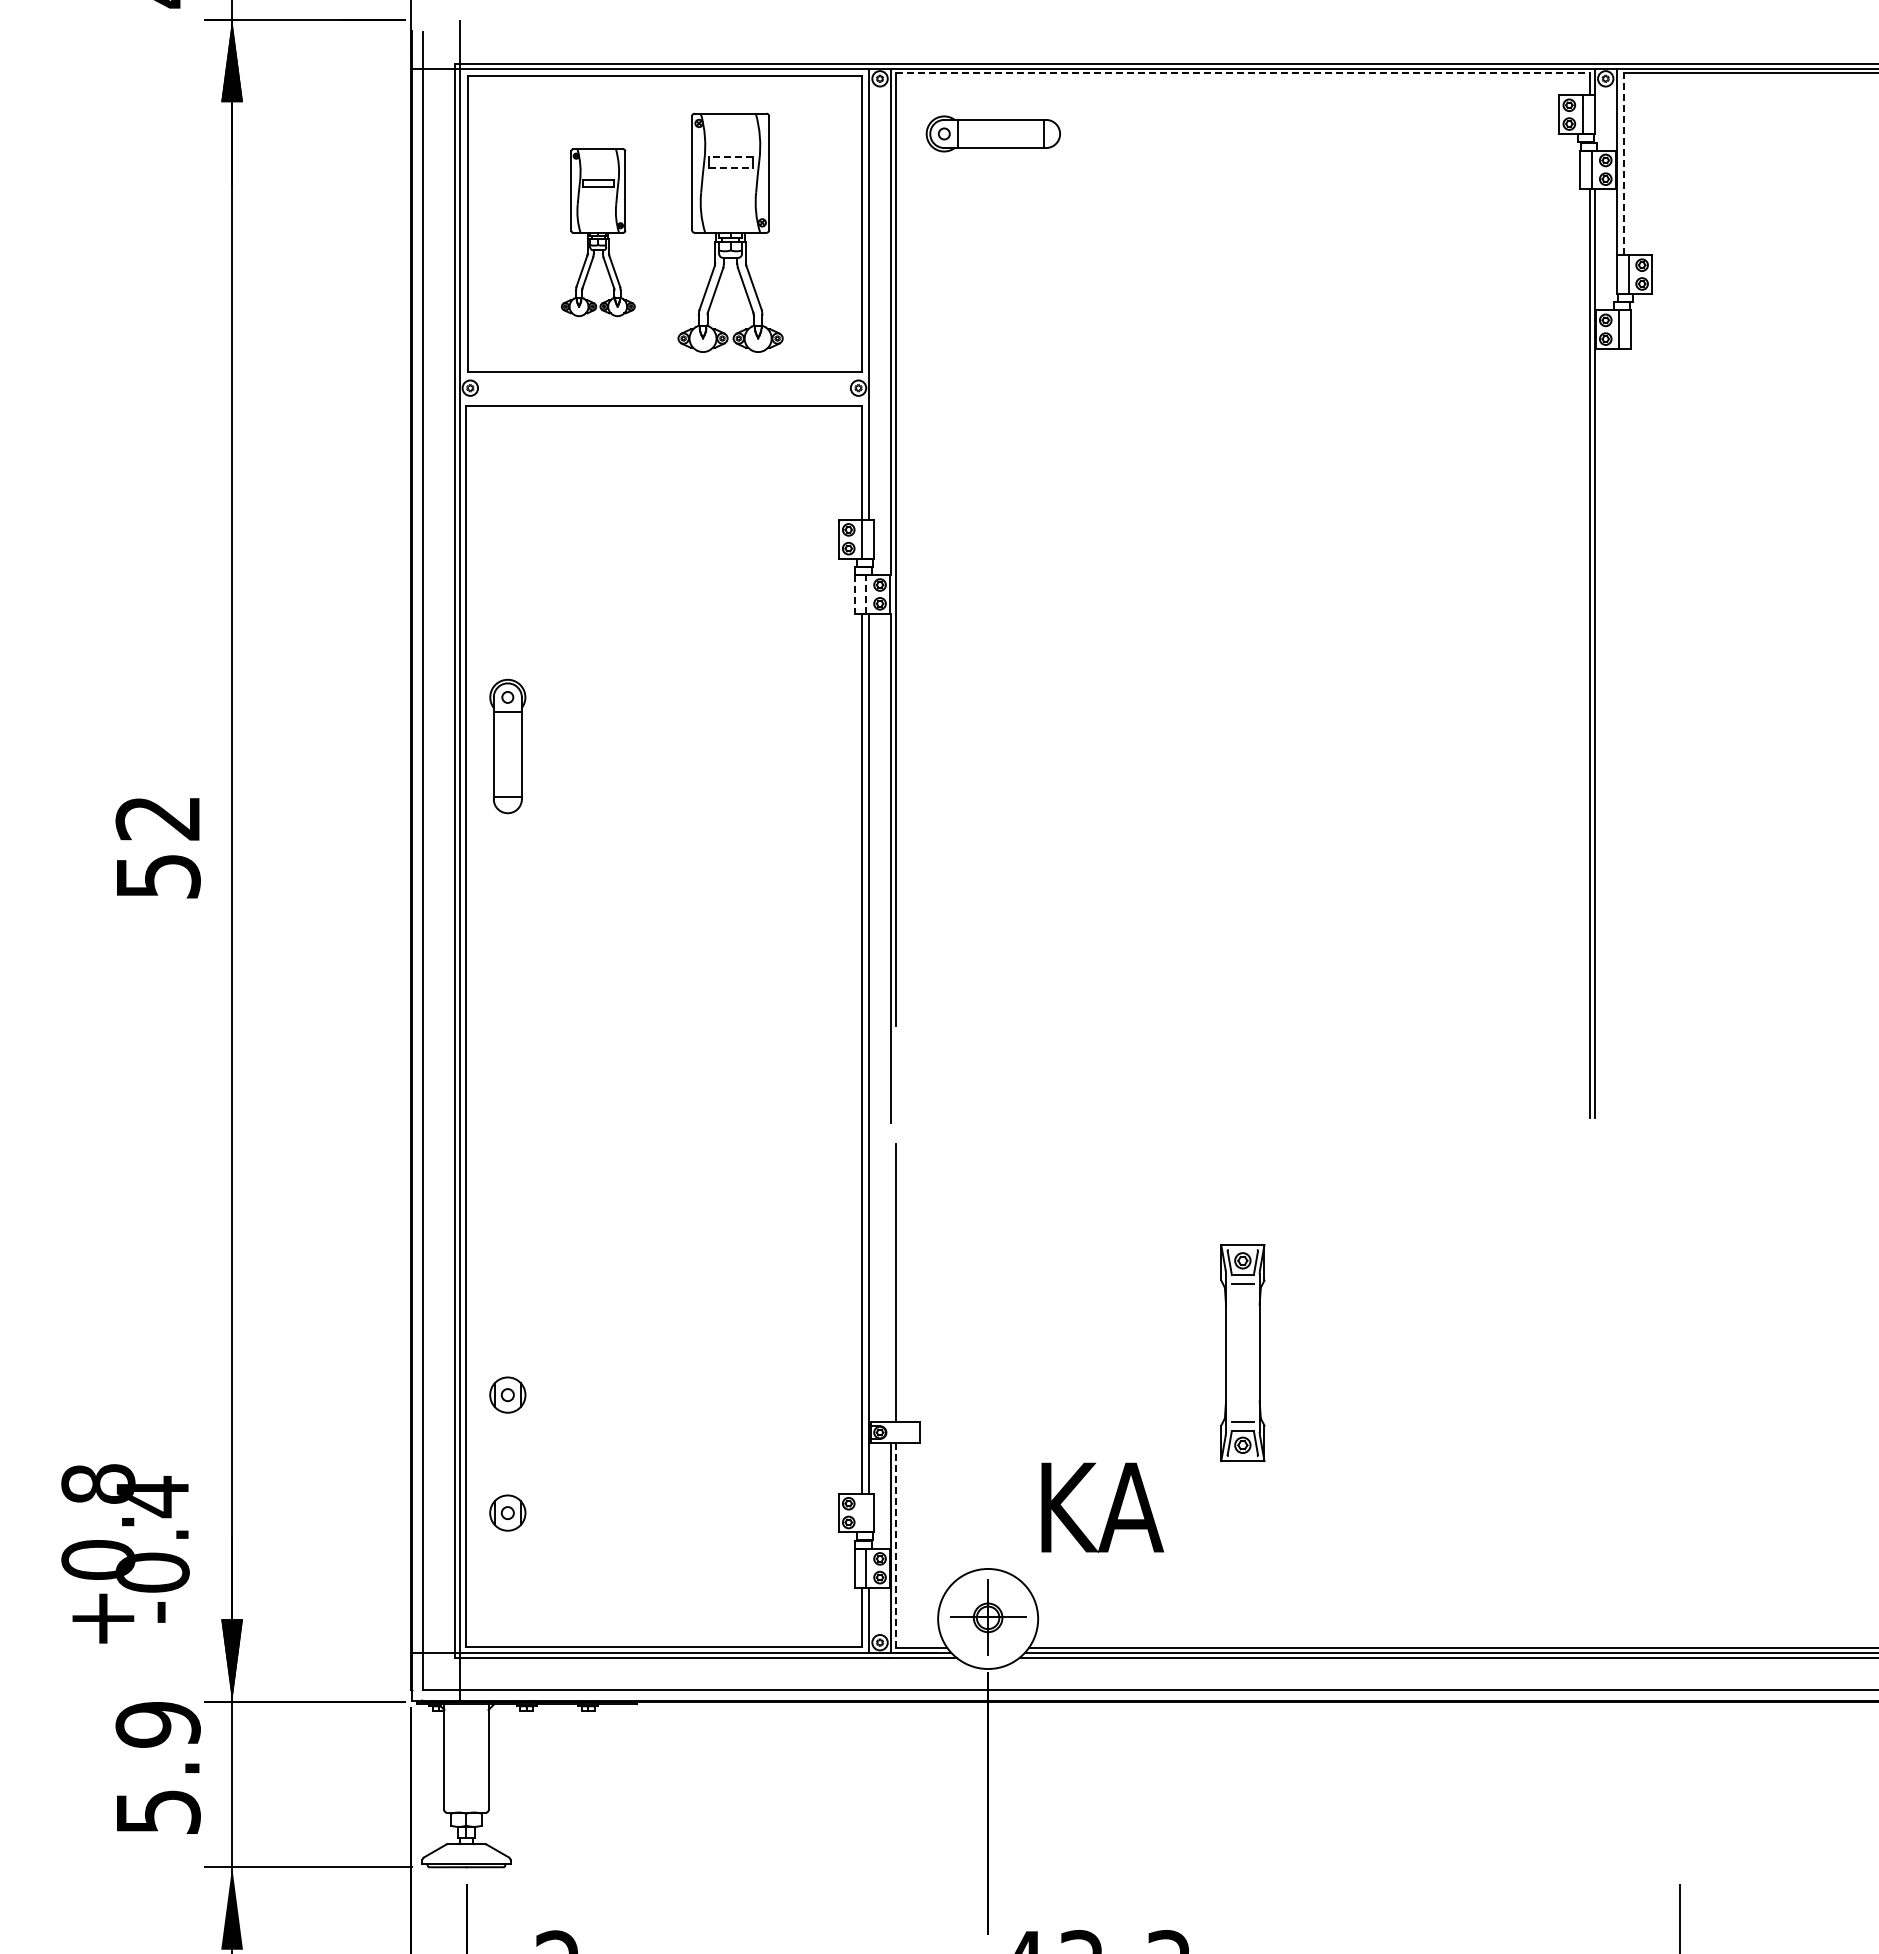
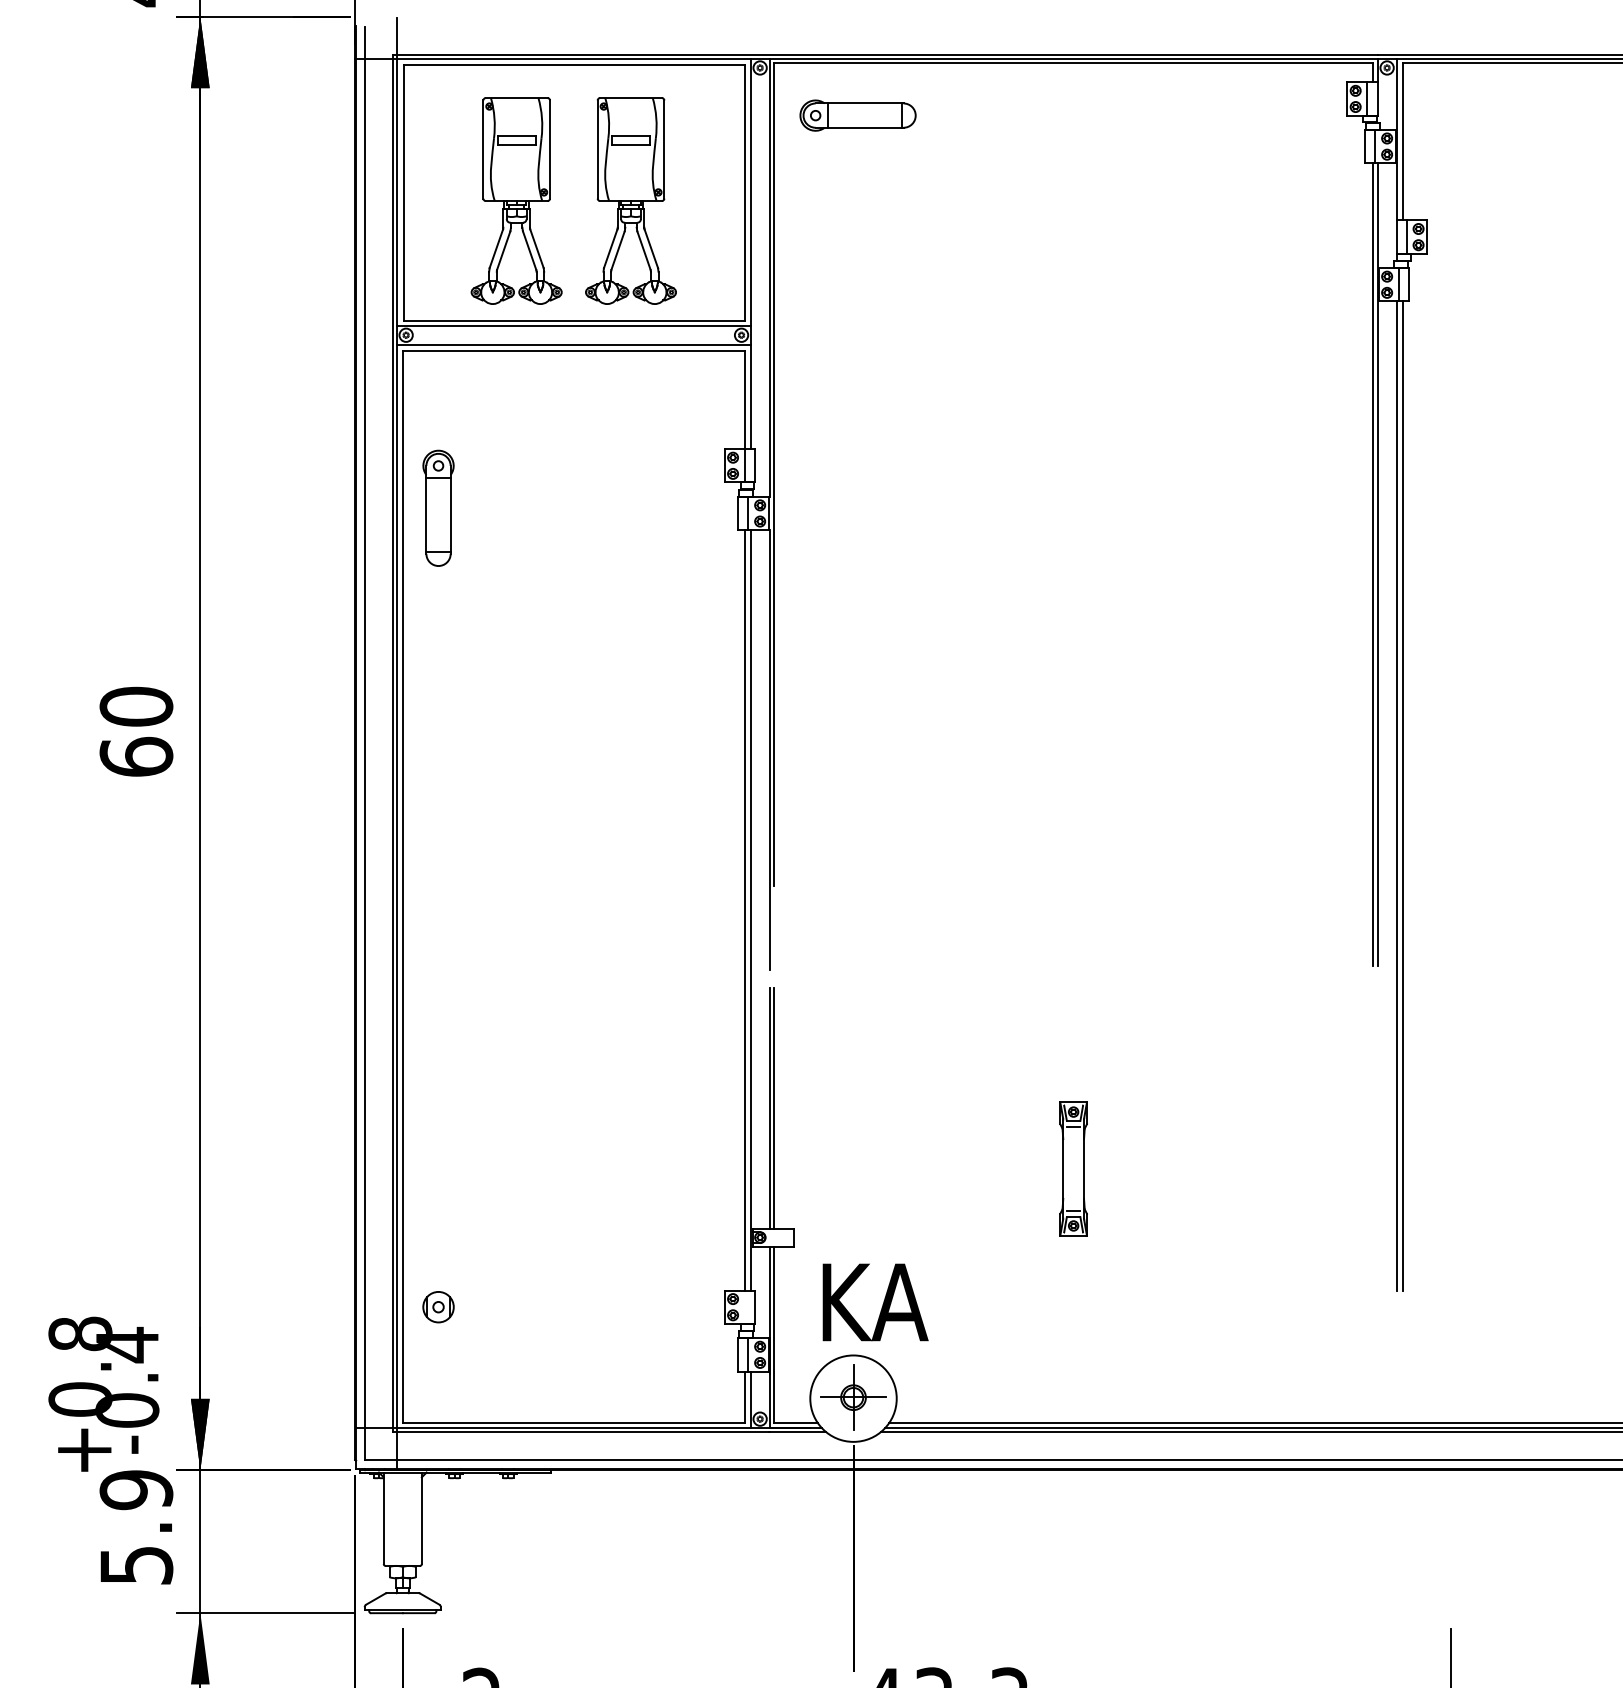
line: (1242, 73) -> (1073, 63), dashed -> solid
line: (730, 157) -> (630, 135), dashed -> solid
line: (1623, 164) -> (1402, 141), dashed -> solid
line: (731, 168) -> (631, 145), dashed -> solid
part: (598, 232) -> (516, 200), size x1.43
line: (664, 377) -> (573, 326), added
line: (664, 399) -> (573, 345), added
line: (866, 593) -> (748, 512), dashed -> solid
line: (854, 594) -> (738, 513), dashed -> solid
part: (507, 746) -> (438, 508), moved
text: (157, 847) -> (135, 732), 52 -> 60
line: (1616, 921) -> (1396, 796), added
line: (1623, 921) -> (1402, 796), added
line: (891, 1283) -> (770, 1108), added
part: (1242, 1353) -> (1073, 1169), size x0.71
part: (507, 1394) -> (438, 1204), removed
text: (1102, 1507) -> (875, 1302), moved
line: (896, 1544) -> (774, 1334), dashed -> solid
text: (125, 1553) -> (103, 1393), moved

